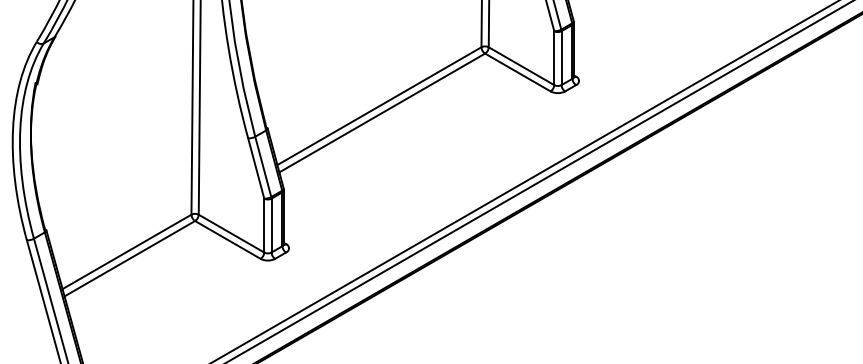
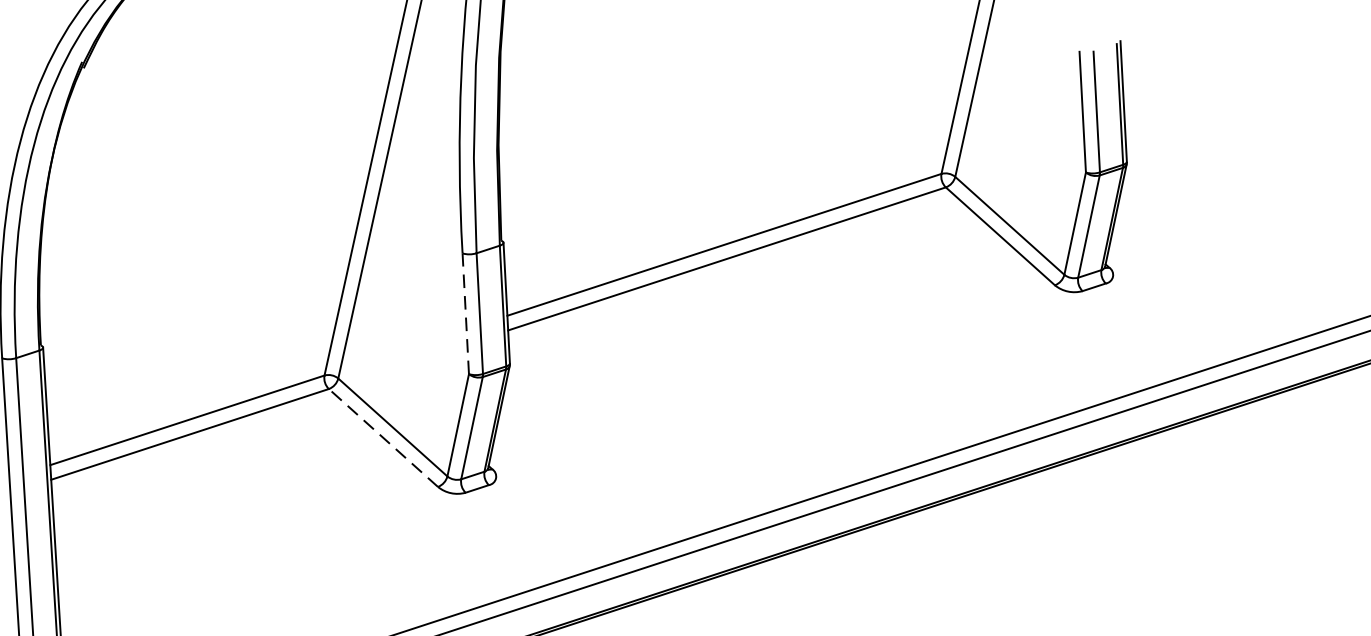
line: (256, 168) -> (466, 313), solid -> dashed
line: (227, 239) -> (382, 436), solid -> dashed

